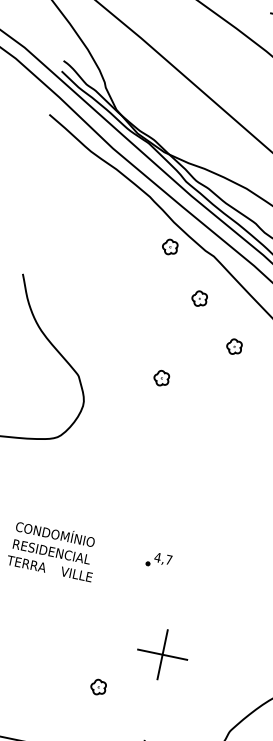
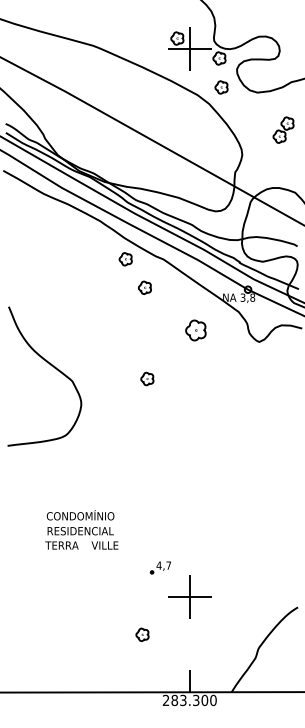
part: (199, 298) -> (144, 287), moved
part: (233, 346) -> (195, 330), size x1.6
part: (161, 377) -> (147, 378), moved
part: (157, 559) -> (159, 567), moved

